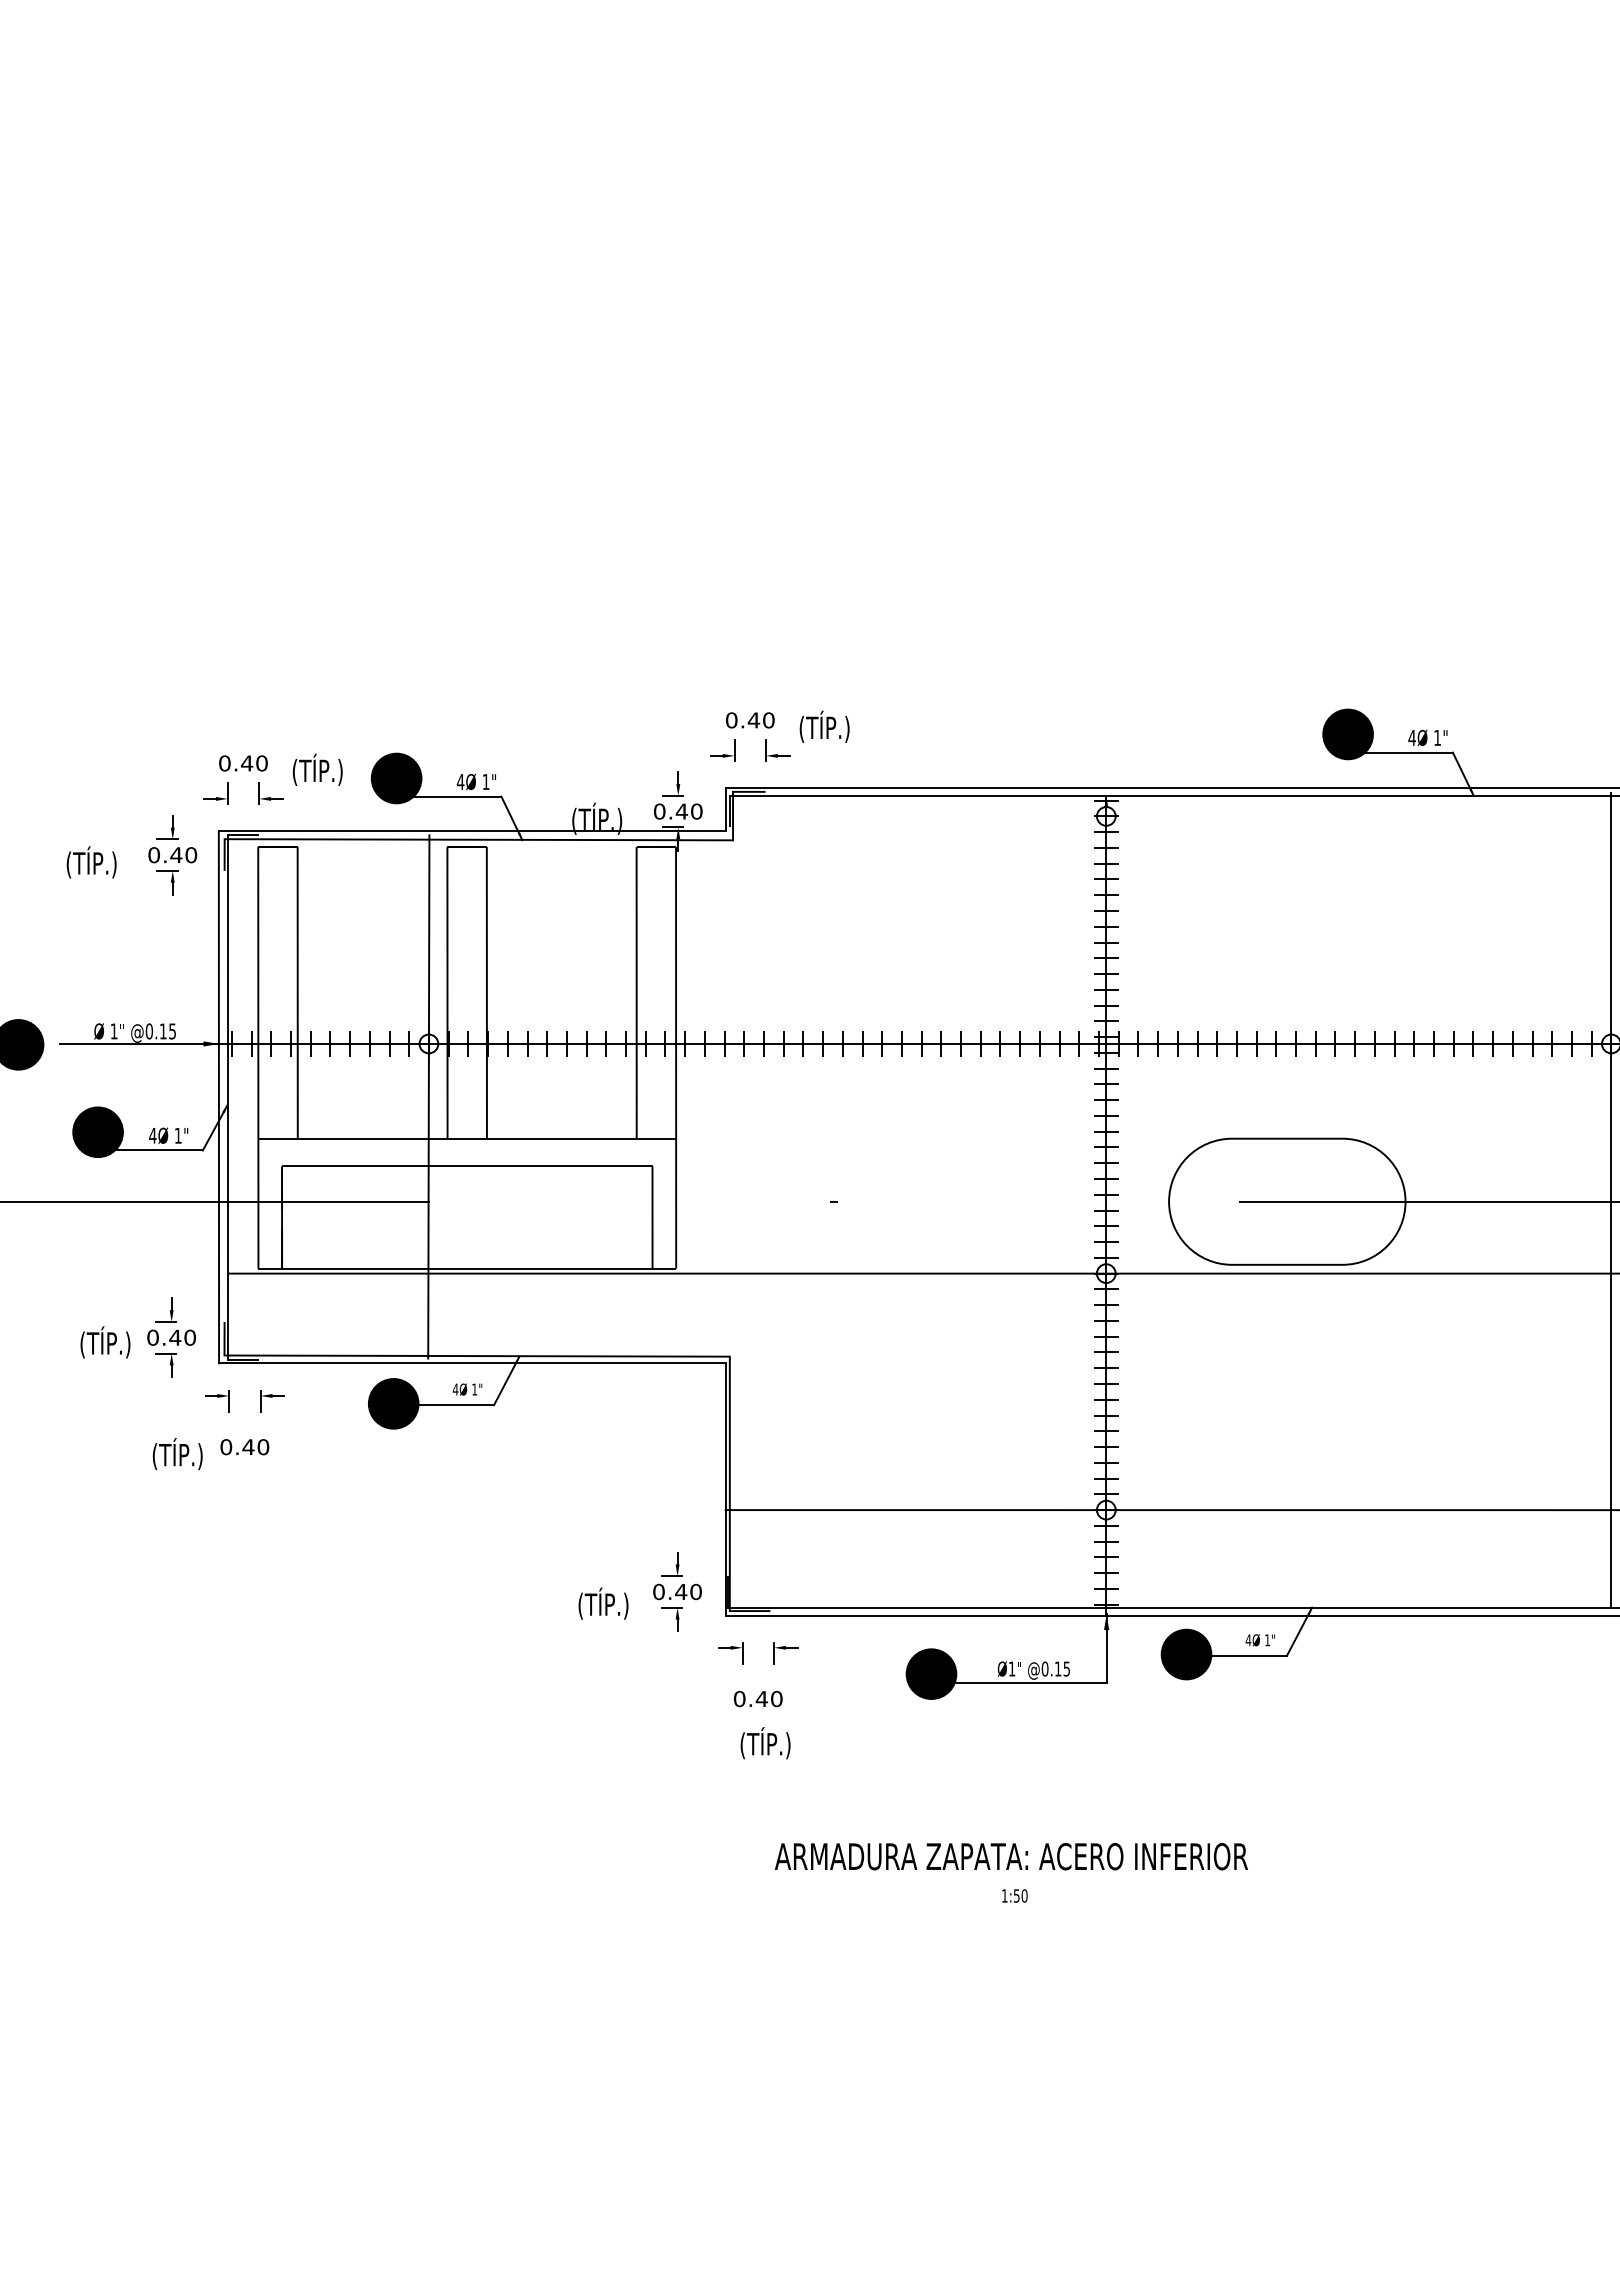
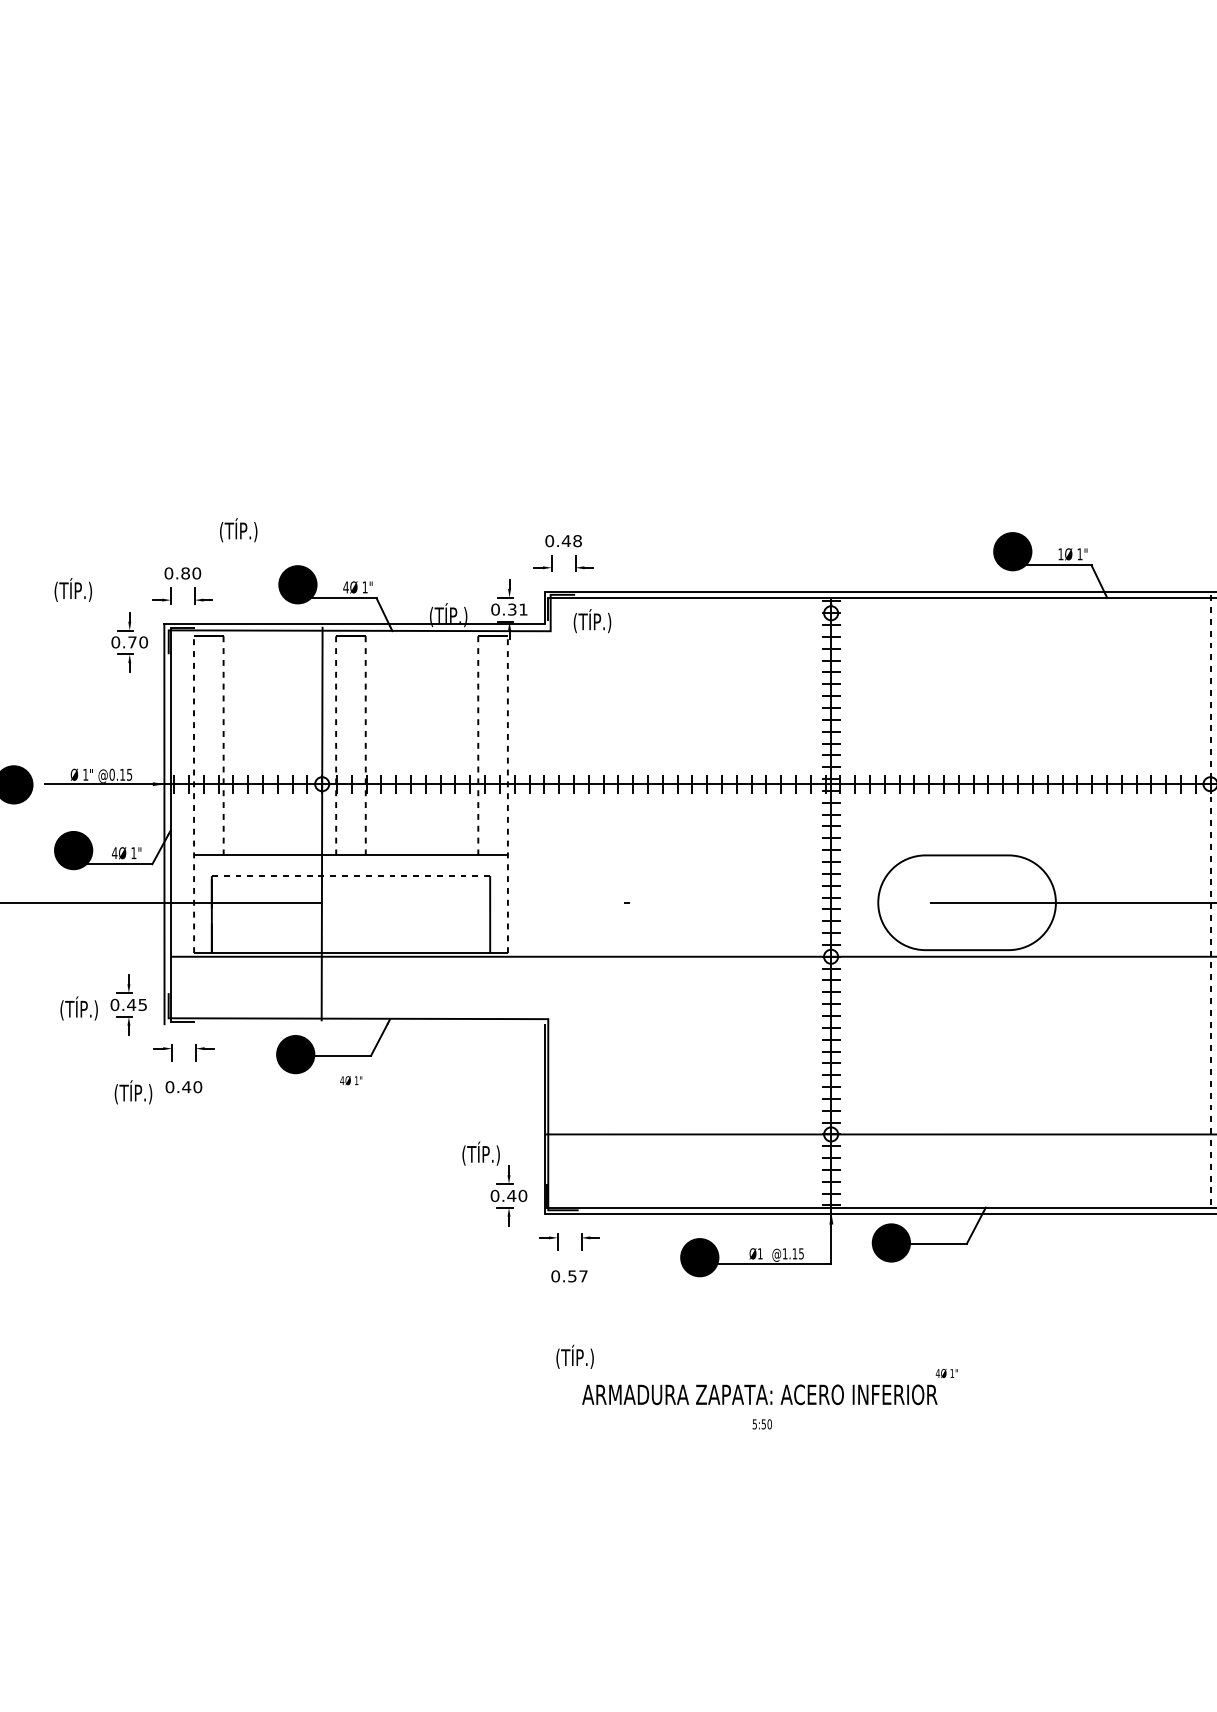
text: (768, 720) -> (577, 541), 0.40 -> 0.48
text: (824, 726) -> (592, 620), moved
text: (1411, 737) -> (1060, 553), 4Ø -> 1Ø
text: (247, 763) -> (185, 573), 0.40 -> 0.80
text: (317, 769) -> (238, 529), moved
text: (688, 811) -> (517, 609), 0.40 -> 0.31
text: (176, 854) -> (132, 641), 0.40 -> 0.70
text: (91, 862) -> (73, 590), moved
line: (297, 992) -> (223, 745), solid -> dashed
line: (447, 992) -> (336, 745), solid -> dashed
line: (486, 992) -> (365, 745), solid -> dashed
line: (636, 992) -> (478, 745), solid -> dashed
line: (258, 1057) -> (194, 794), solid -> dashed
line: (676, 1057) -> (508, 794), solid -> dashed
line: (466, 1166) -> (350, 876), solid -> dashed
line: (1611, 1200) -> (1210, 901), solid -> dashed
text: (190, 1337) -> (143, 1004), 0.40 -> 0.45
line: (472, 1363) -> (354, 1024), removed
text: (467, 1389) -> (351, 1080), moved
text: (603, 1603) -> (481, 1153), moved
text: (1259, 1640) -> (946, 1373), moved
text: (1044, 1668) -> (784, 1253), @0.15 -> @1.15
text: (768, 1699) -> (577, 1276), 0.40 -> 0.57
text: (765, 1743) -> (575, 1357), moved
text: (1004, 1895) -> (754, 1423), 1:50 -> 5:50

